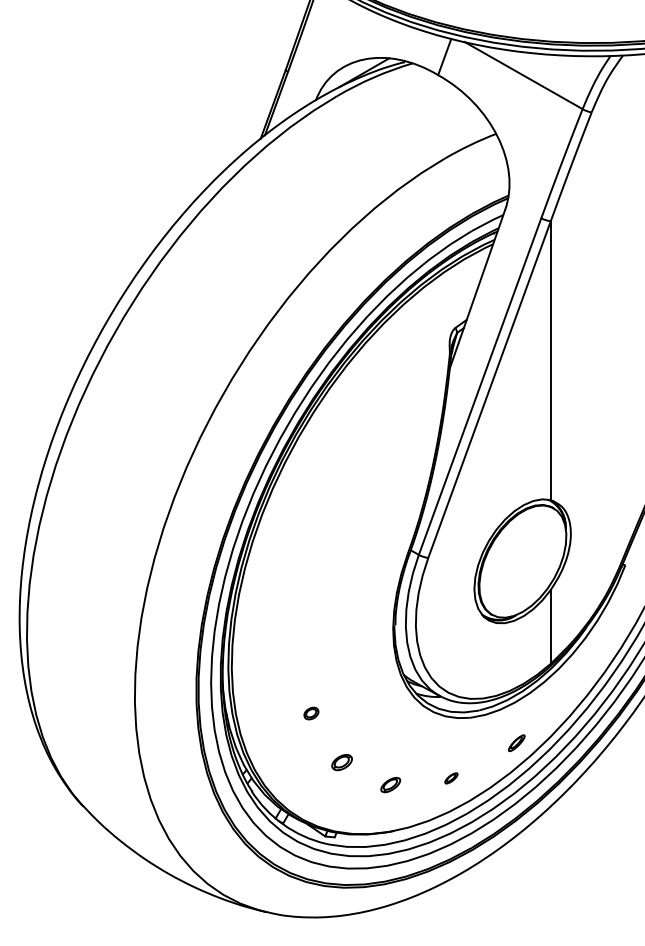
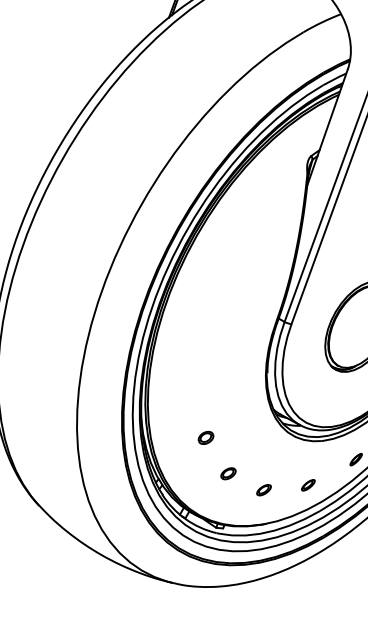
part: (311, 713) -> (206, 437), size x1.43
part: (451, 778) -> (308, 485), size x1.43

